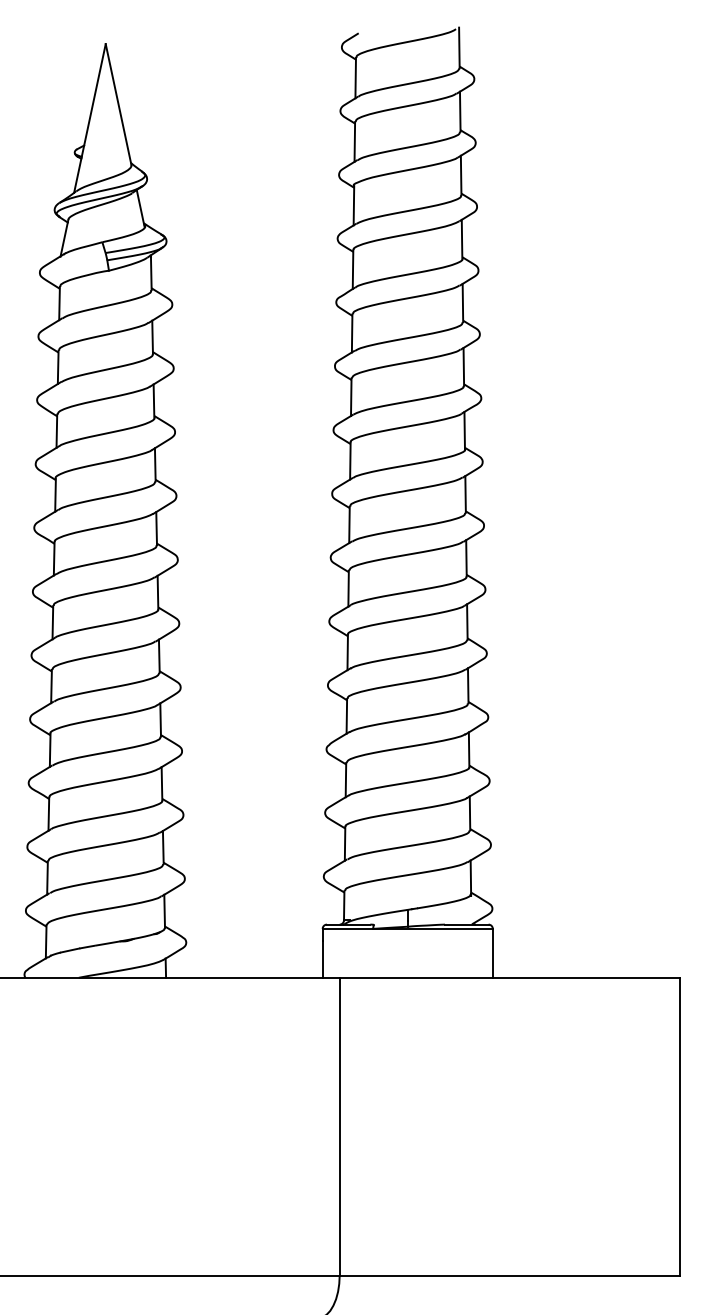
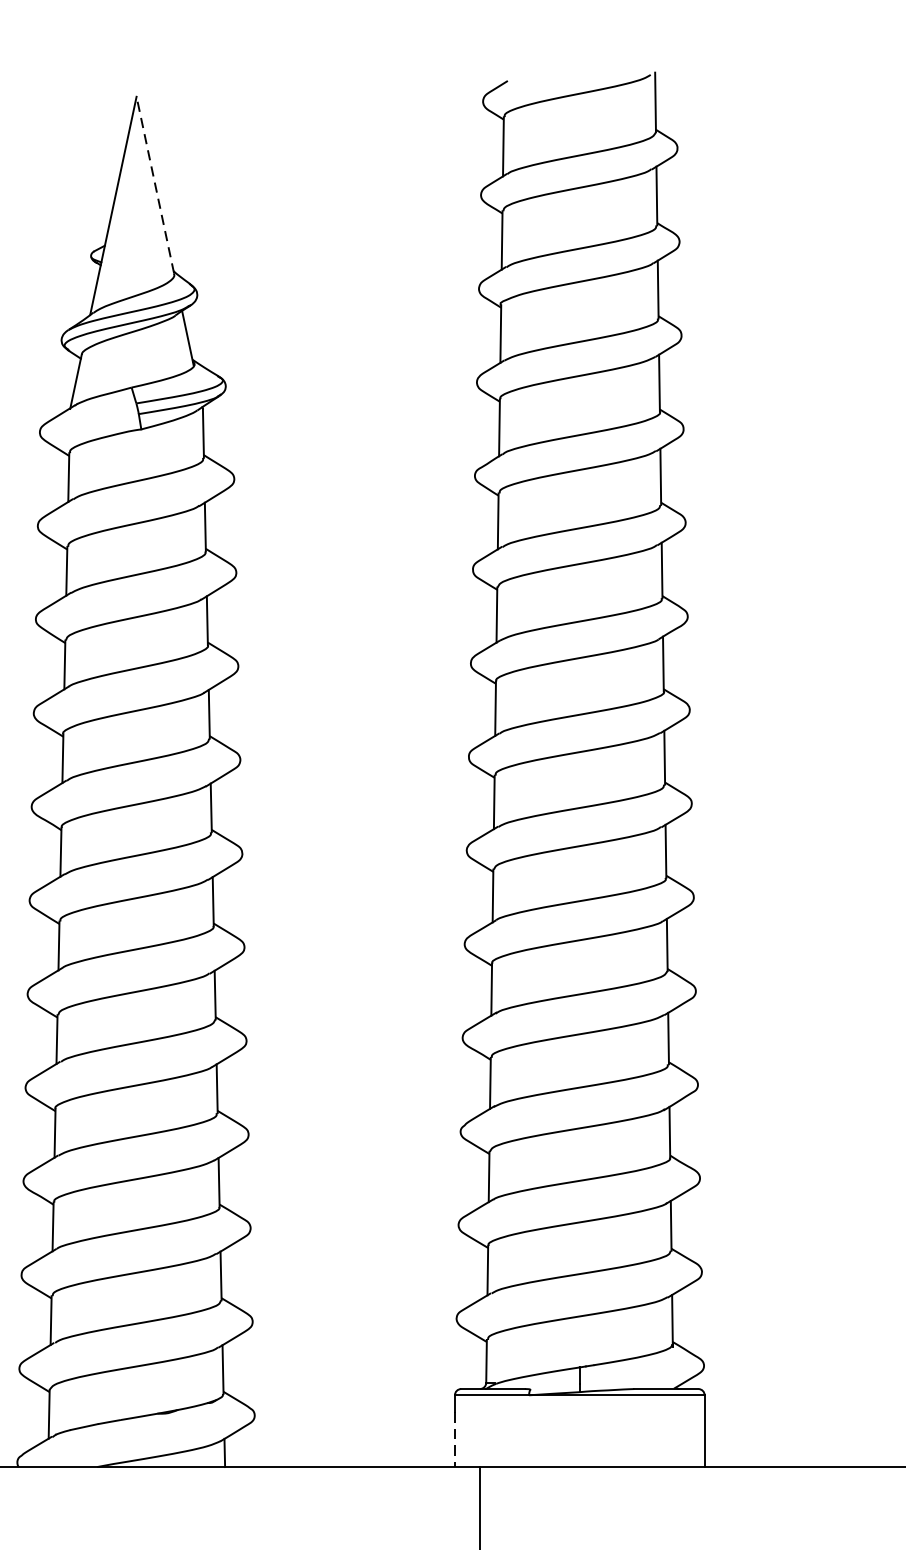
line: (118, 104) -> (155, 185), solid -> dashed
line: (322, 959) -> (454, 1440), solid -> dashed

